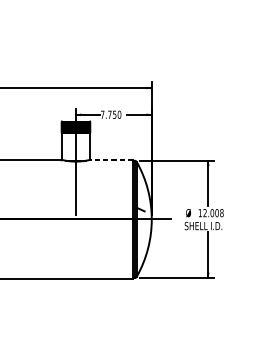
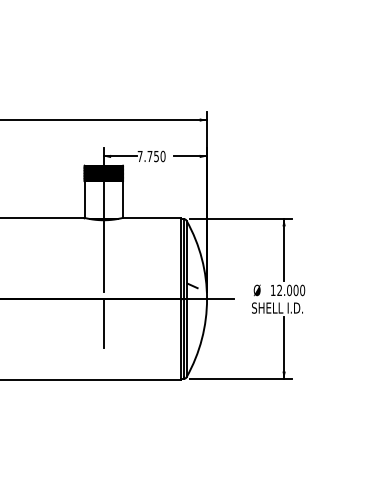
line: (111, 159) -> (152, 217), dashed -> solid
text: (221, 213) -> (302, 290), 12.008 -> 12.000
line: (75, 237) -> (103, 323), added

